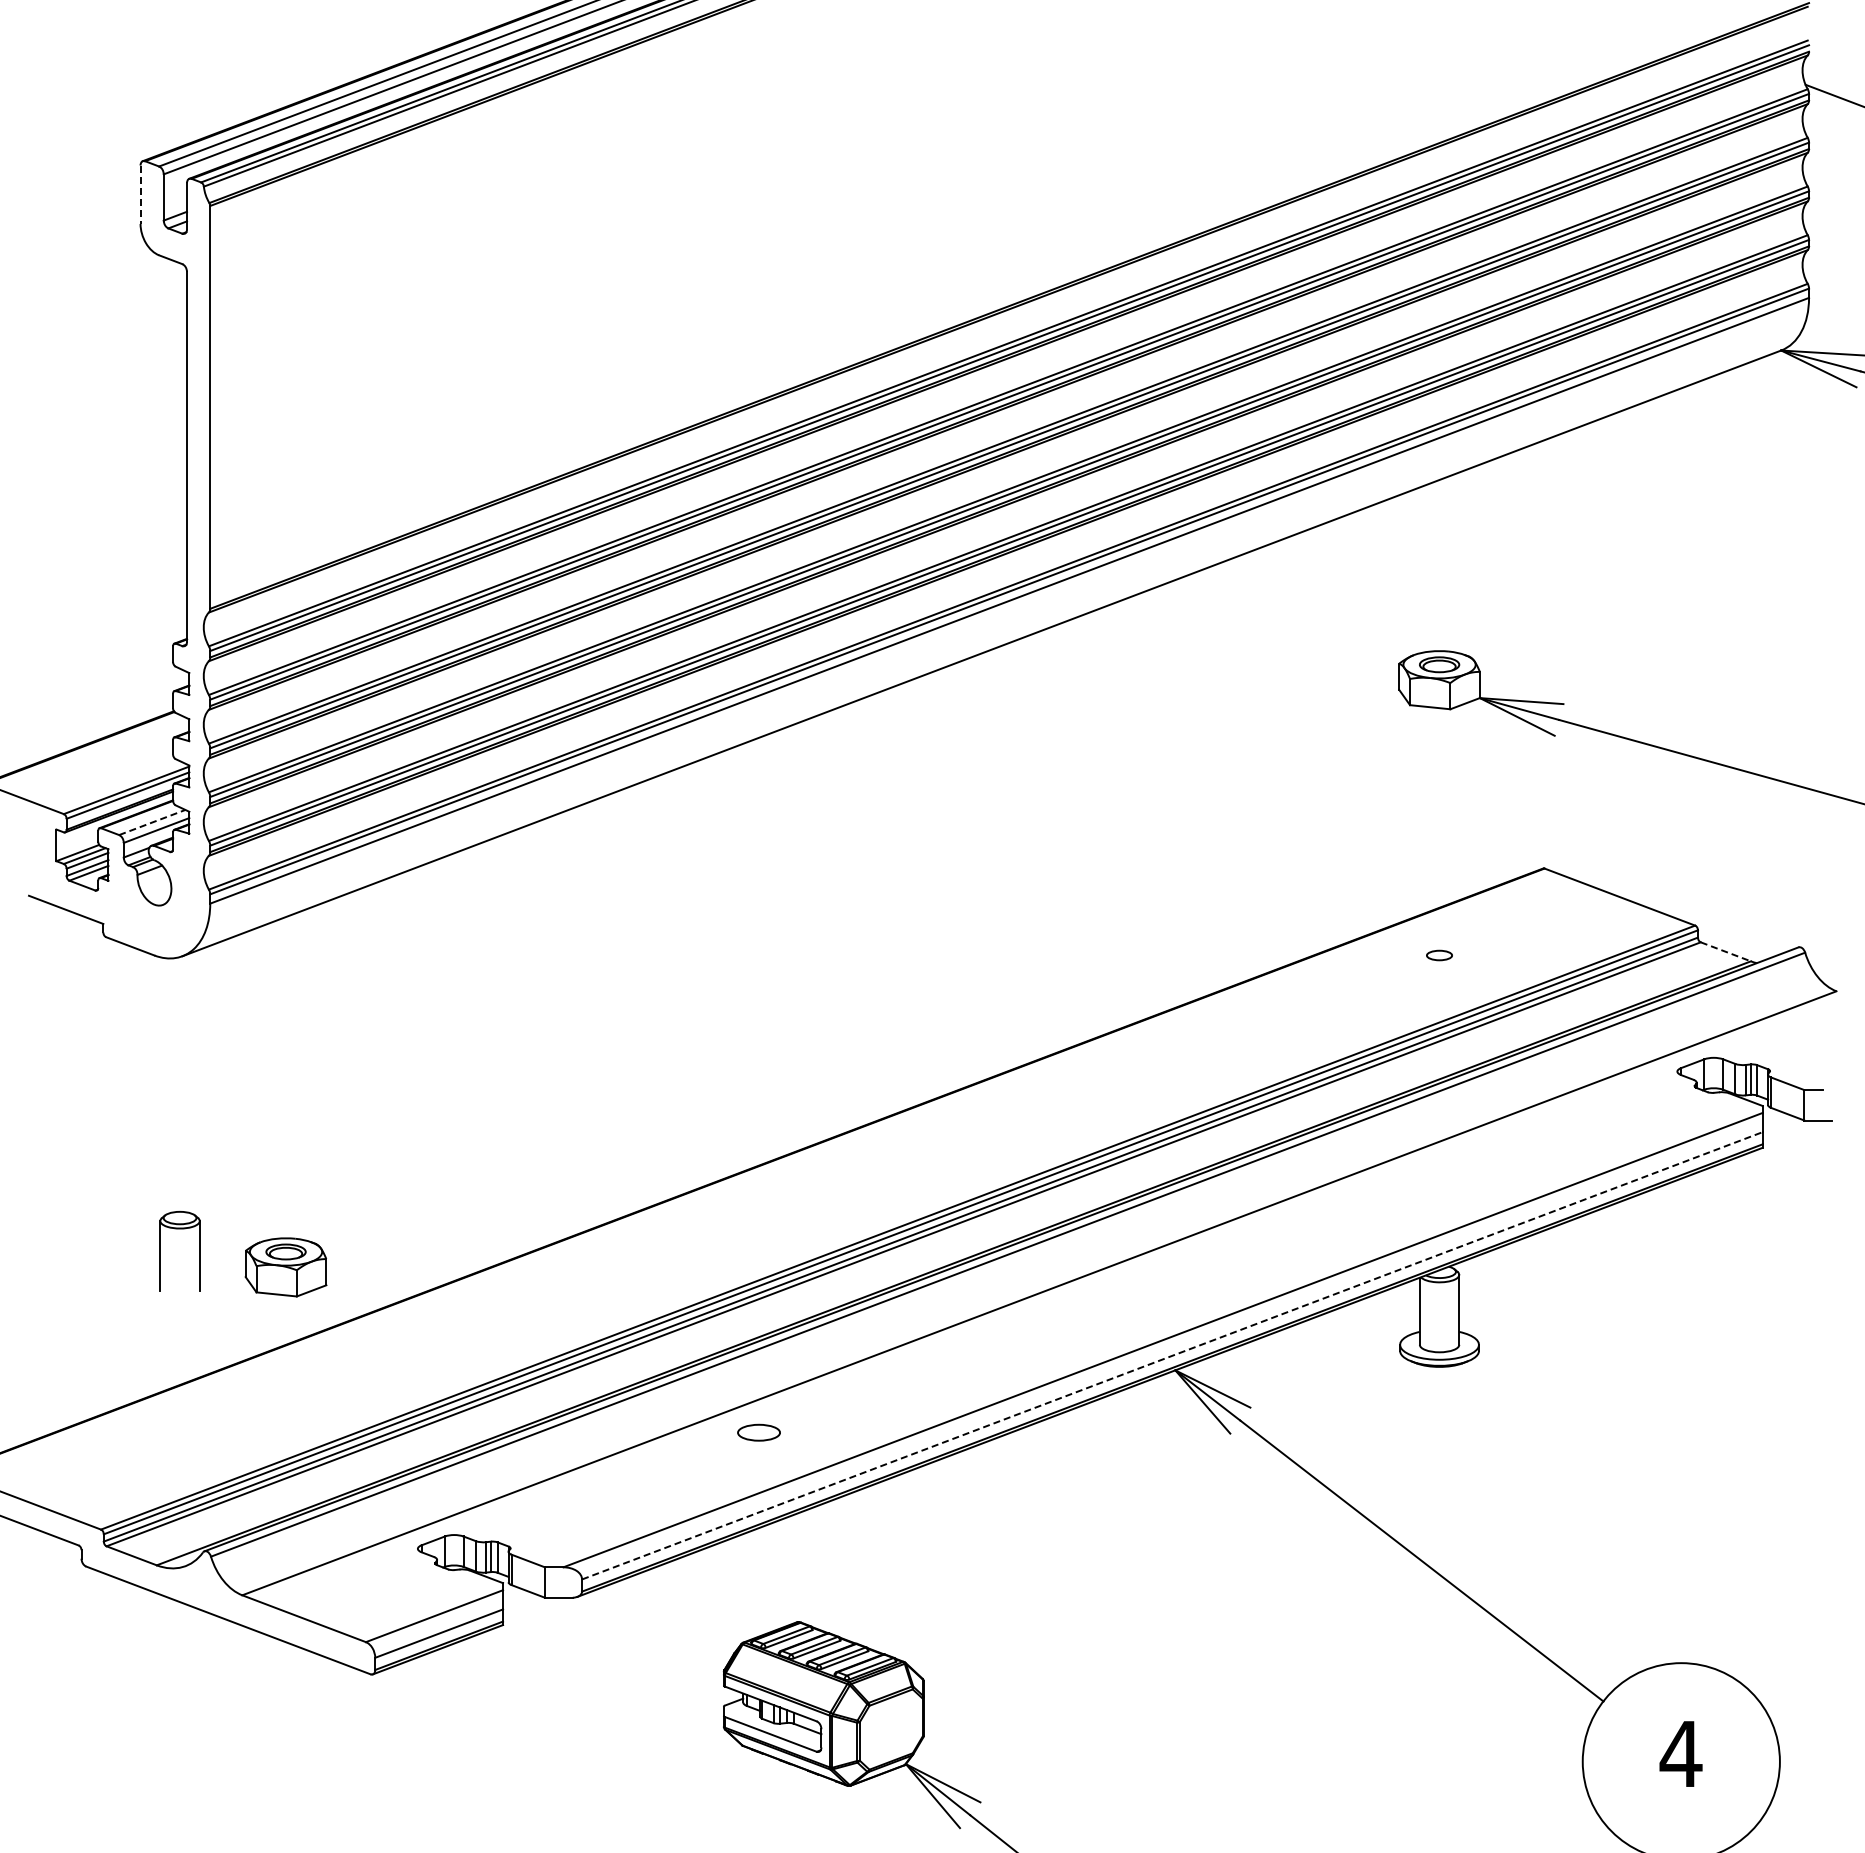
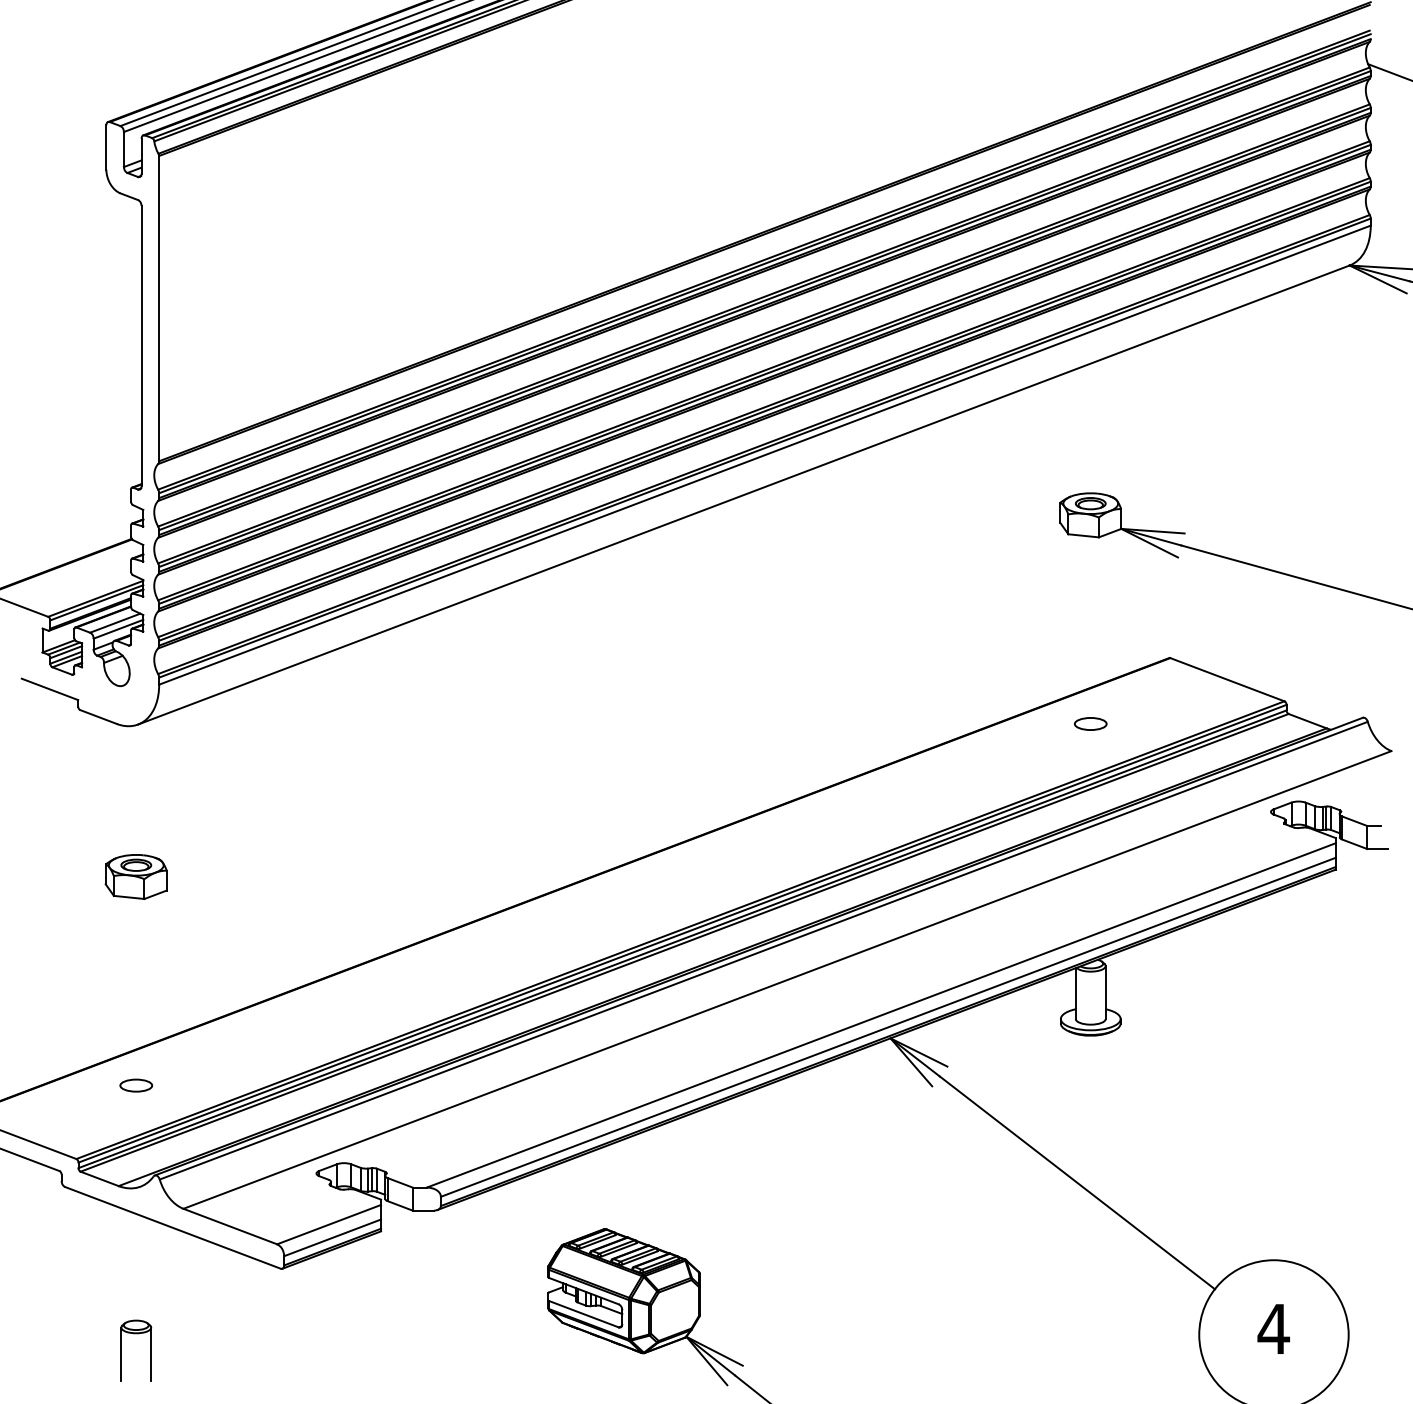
line: (140, 195) -> (106, 148), dashed -> solid
line: (152, 822) -> (115, 623), dashed -> solid
line: (1725, 951) -> (1307, 720), dashed -> solid
part: (1439, 955) -> (1090, 723), size x1.67
part: (160, 1251) -> (121, 1350), moved
part: (285, 1267) -> (135, 877), moved
line: (1172, 1355) -> (888, 1027), dashed -> solid
part: (758, 1432) -> (135, 1085), moved

